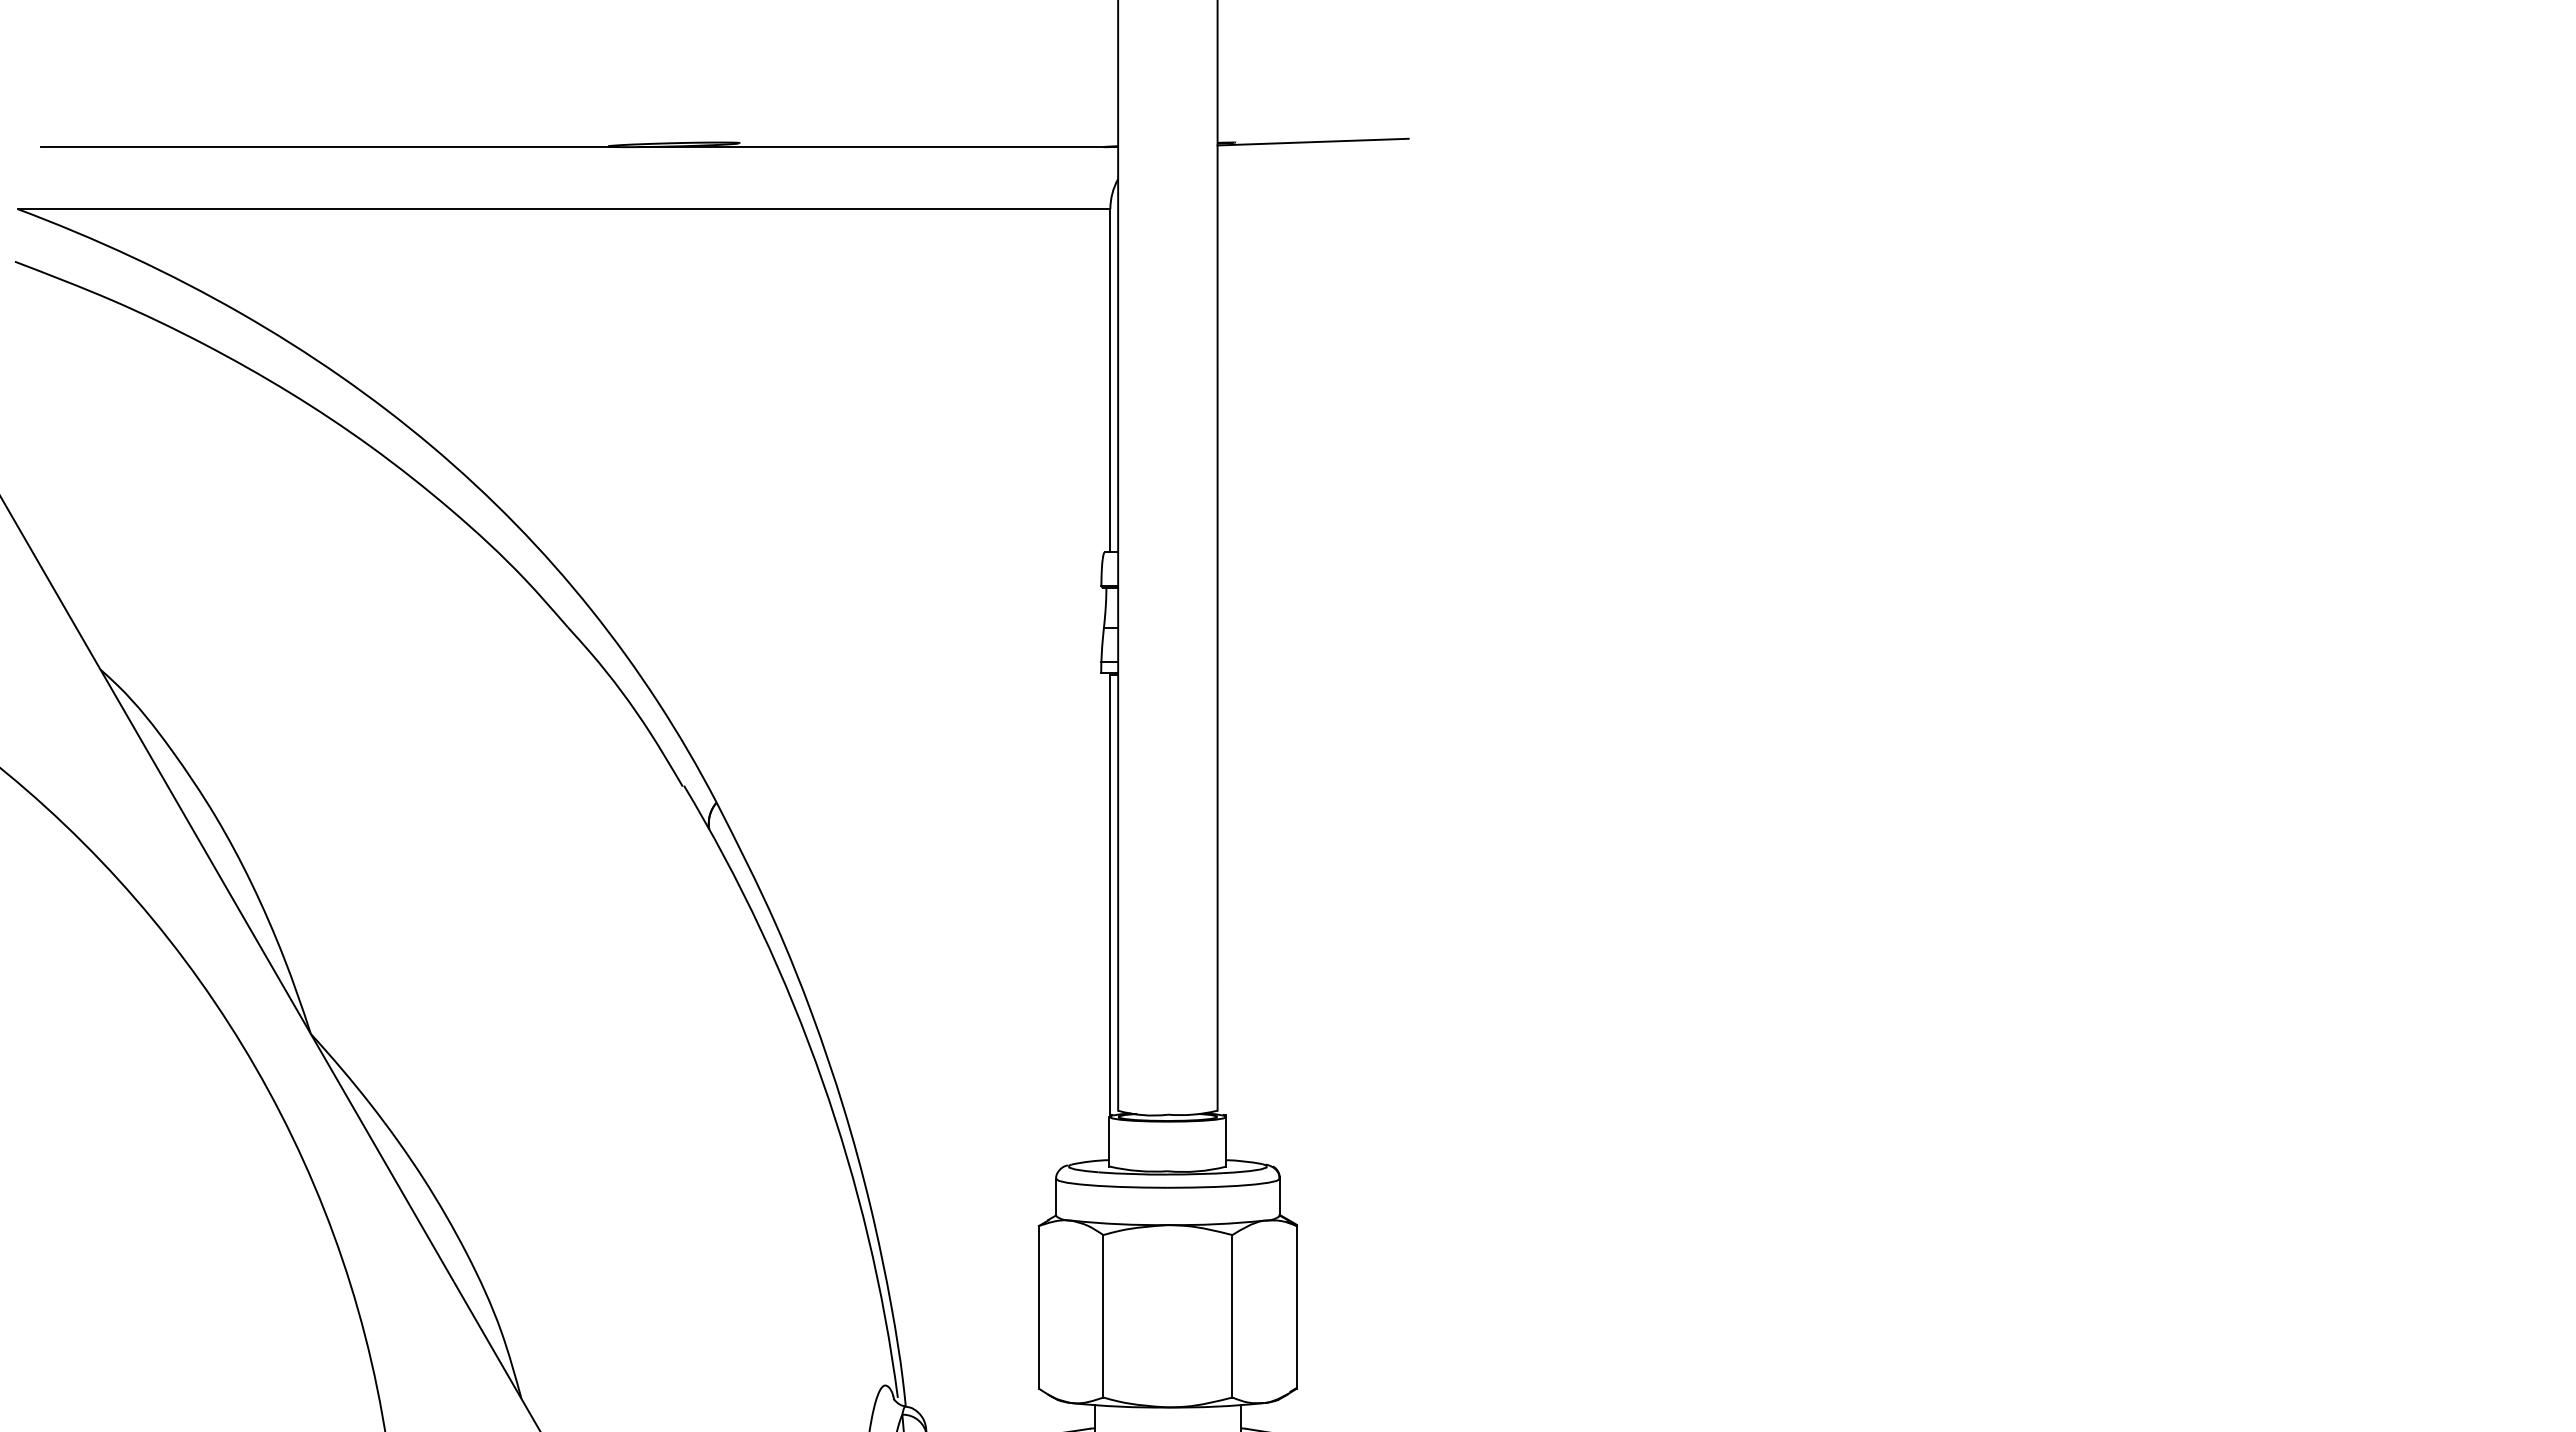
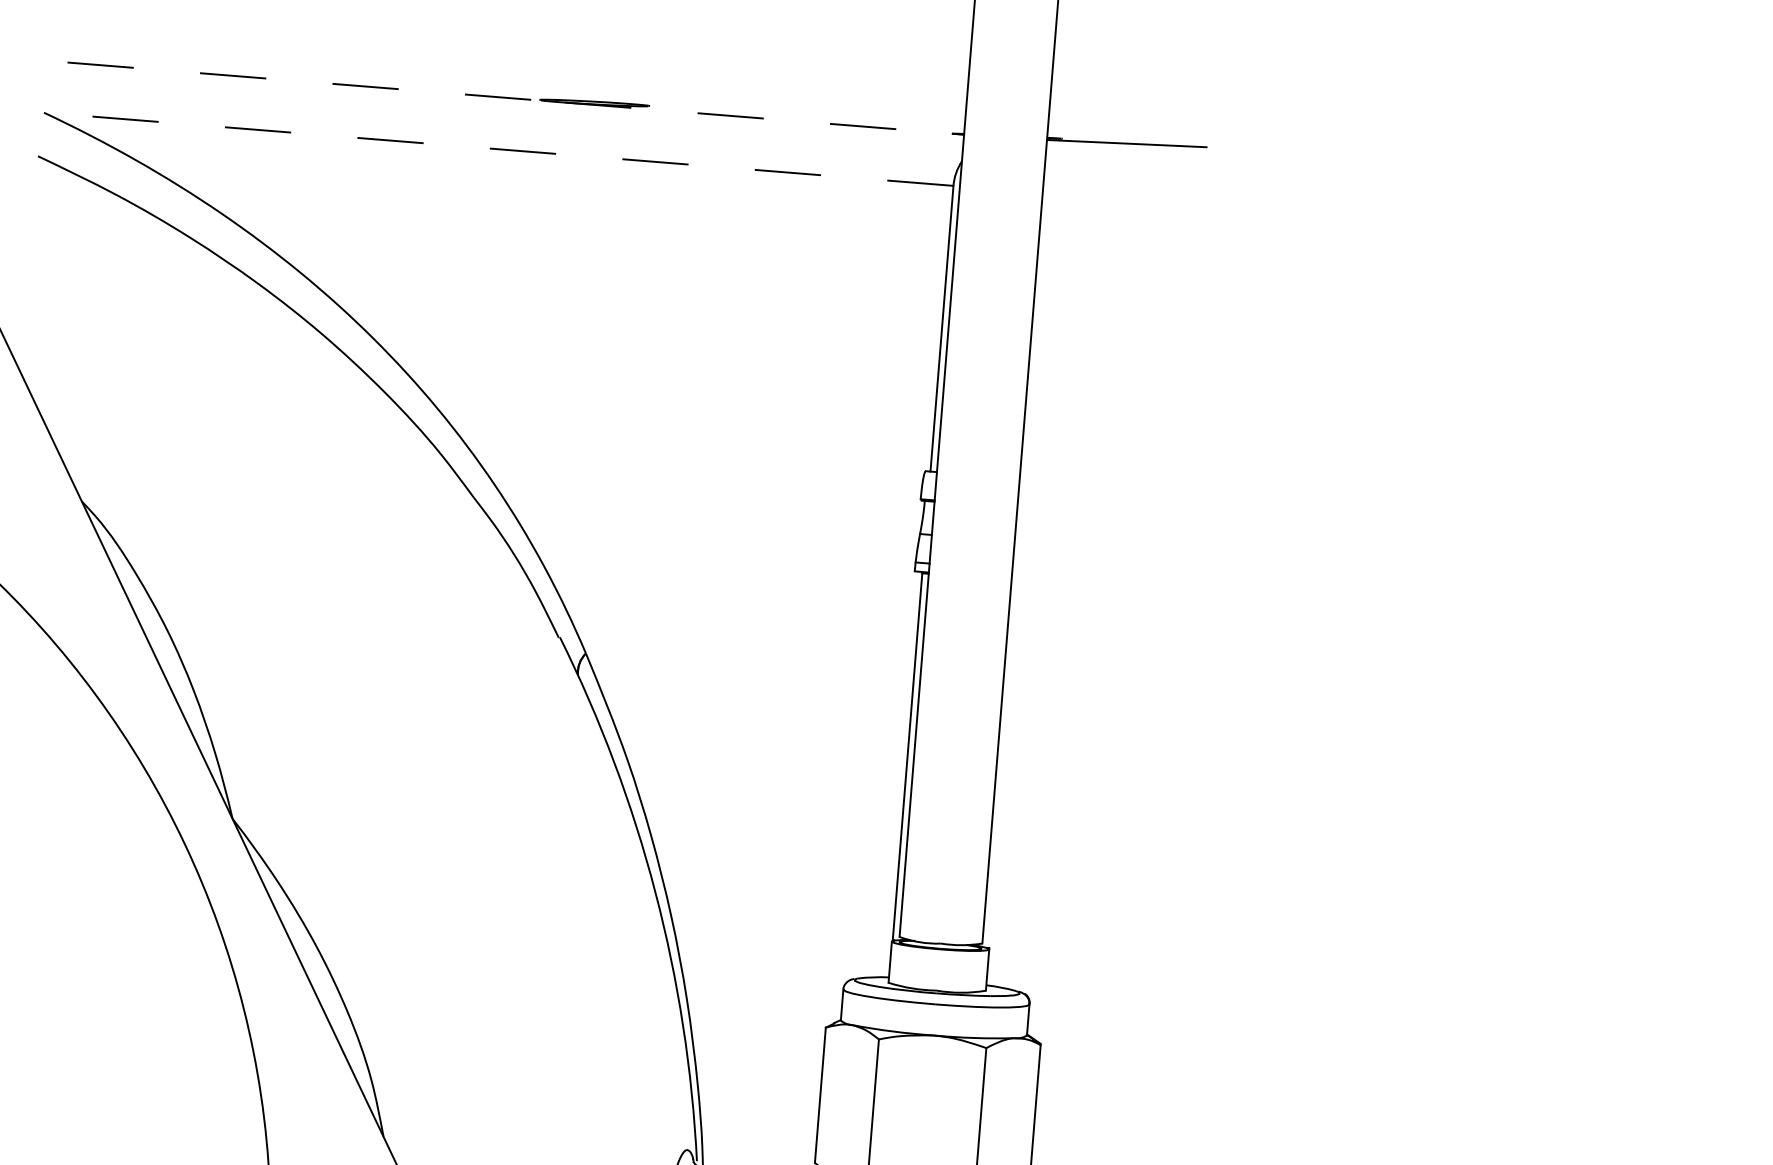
line: (330, 147) -> (308, 82), solid -> dashed
line: (871, 147) -> (758, 118), solid -> dashed
line: (563, 209) -> (498, 149), solid -> dashed

